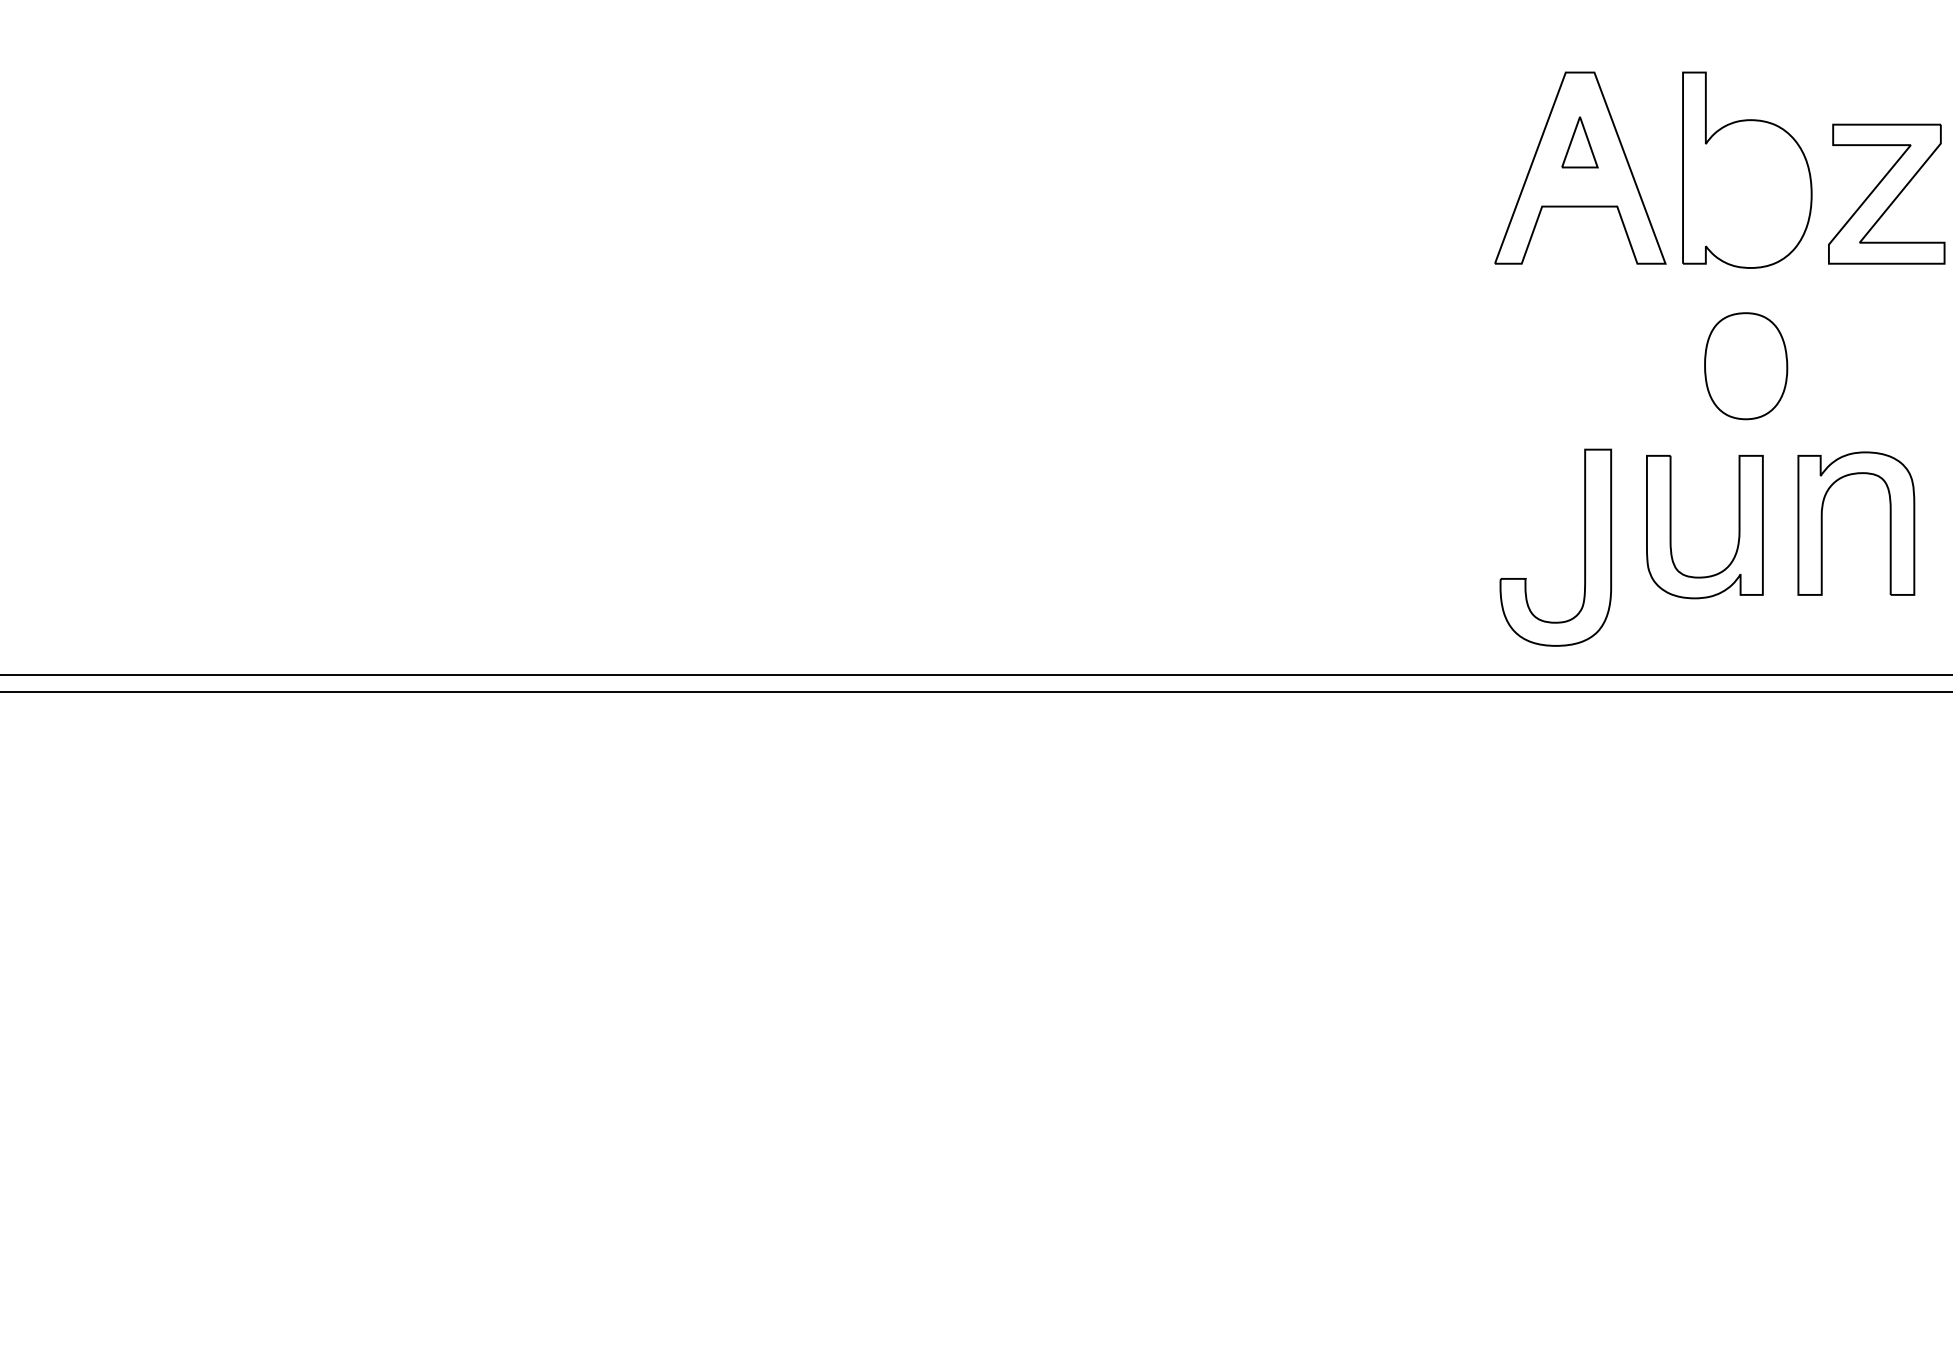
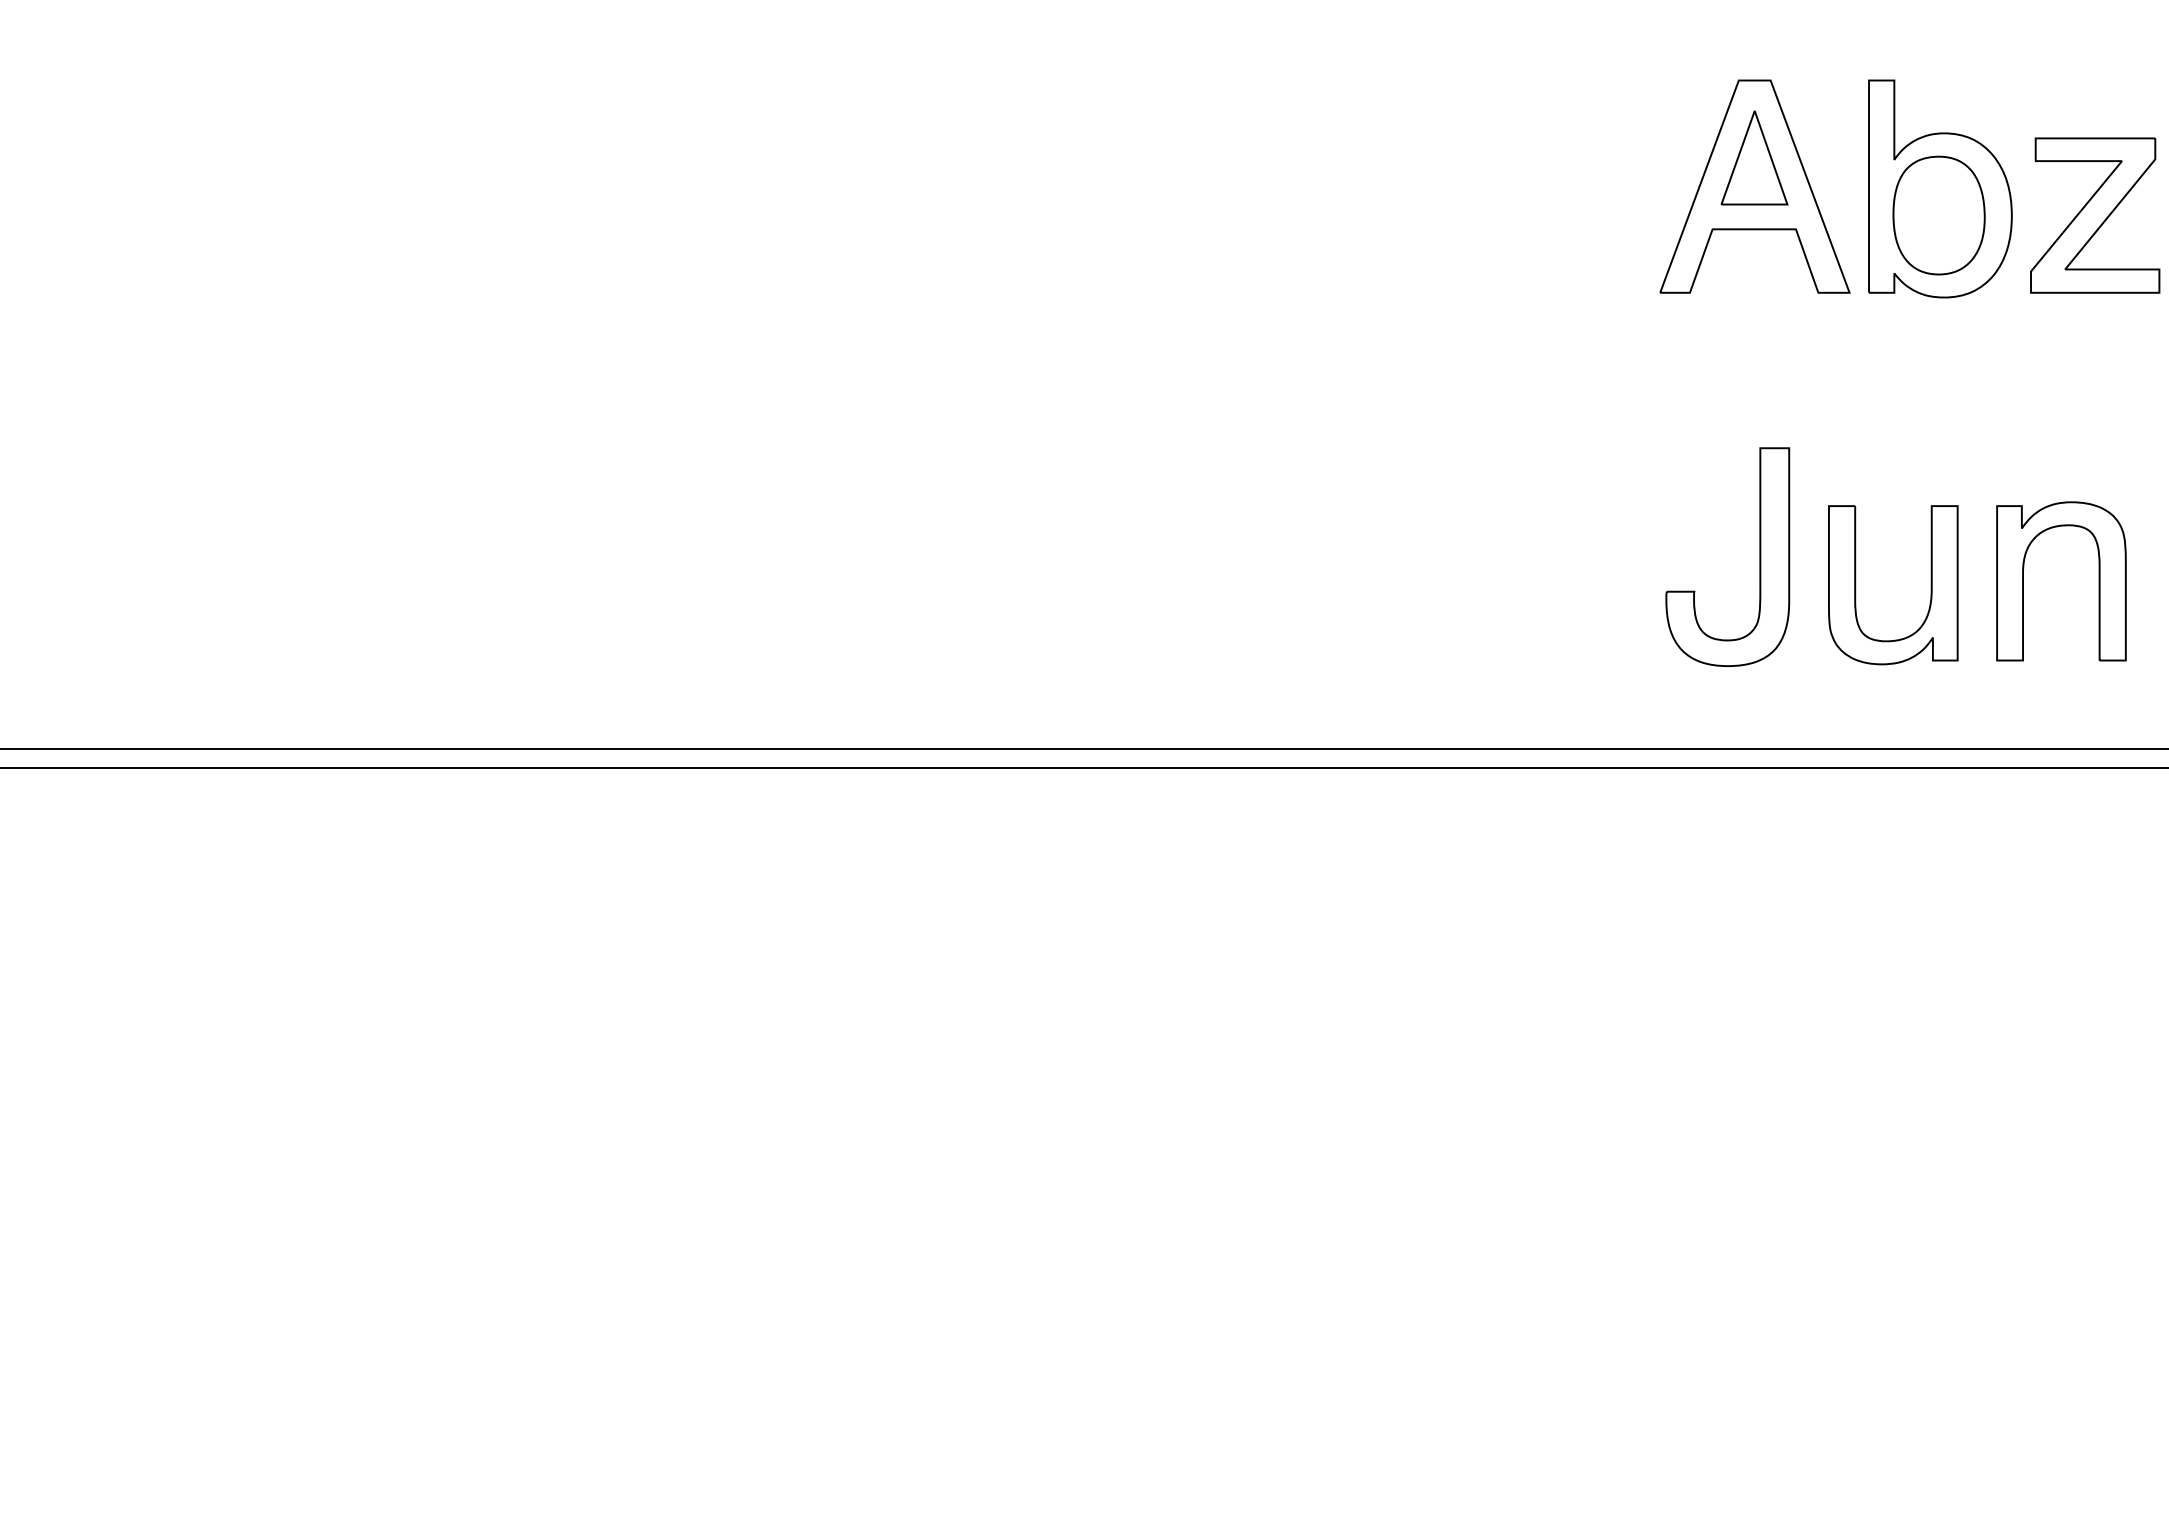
part: (1579, 141) -> (1754, 157), size x1.67
part: (1745, 366) -> (1938, 215), moved
part: (1584, 547) -> (1759, 556), moved

